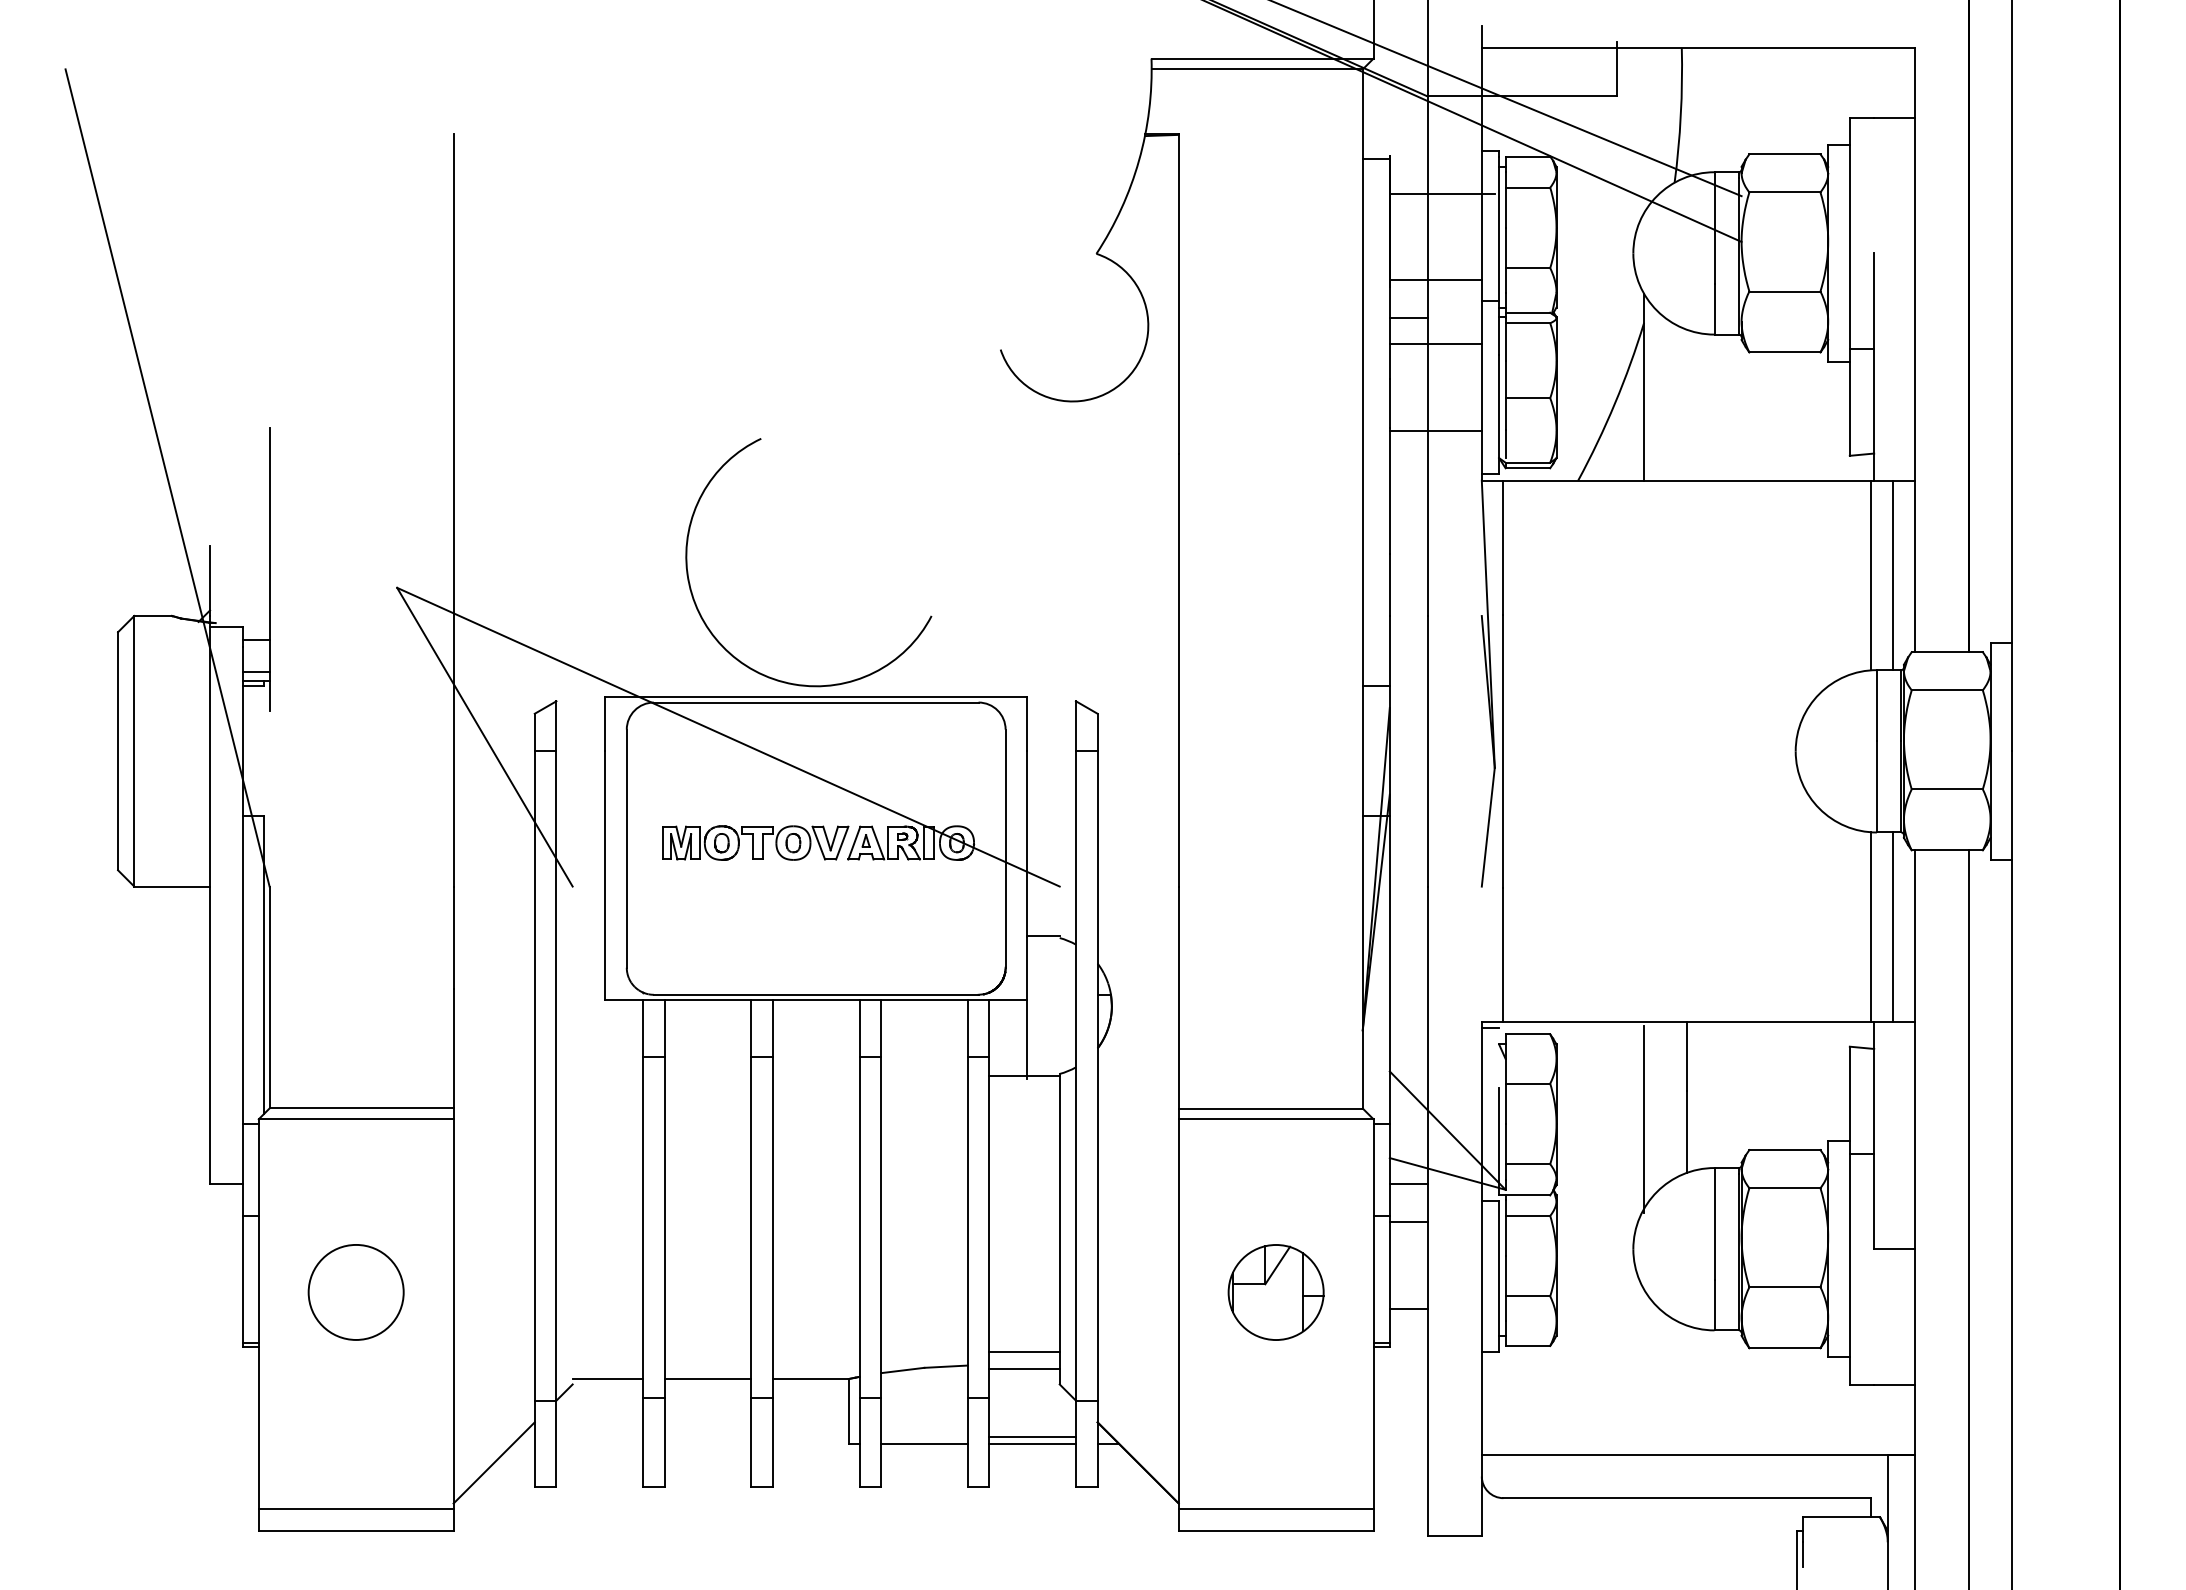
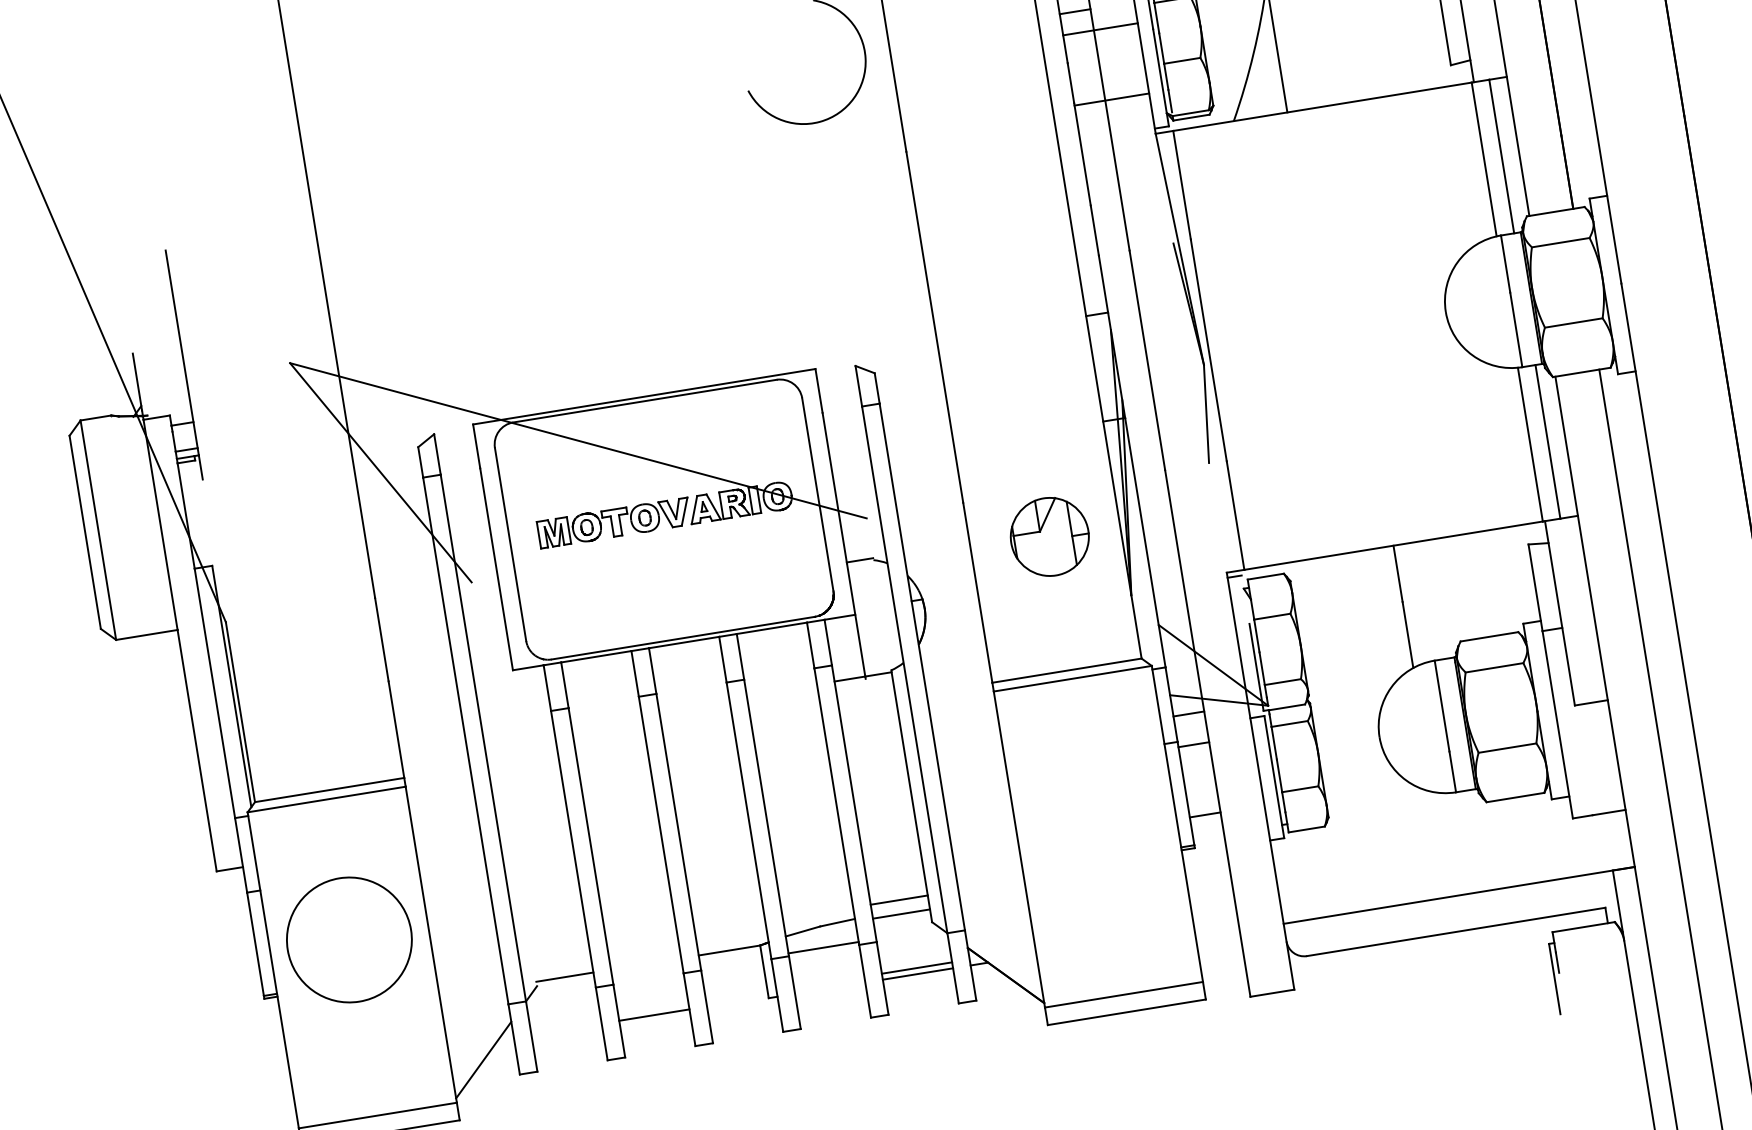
arc: (716, 637) -> (555, 361), removed
line: (1644, 1118) -> (1371, 629), removed
circle: (355, 1291) -> (348, 939), size x1.6
part: (1275, 1292) -> (1049, 537), moved
line: (707, 1379) -> (654, 1015), moved
line: (924, 1443) -> (823, 947), moved

